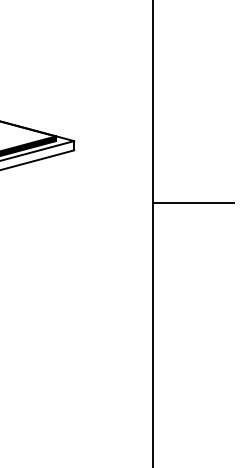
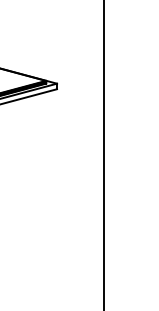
line: (192, 202) -> (127, 120), removed

